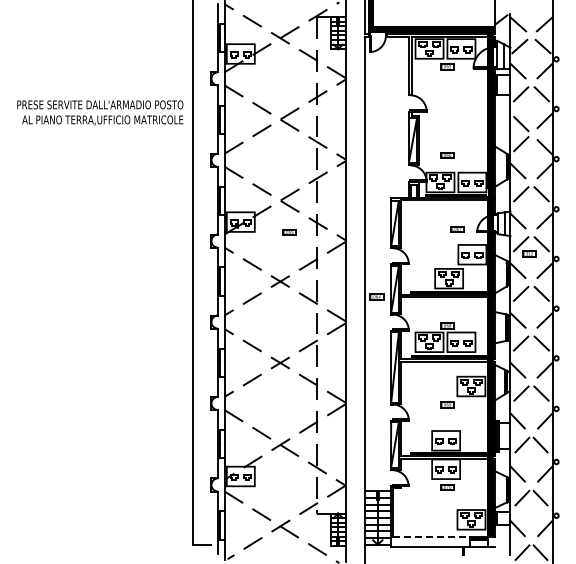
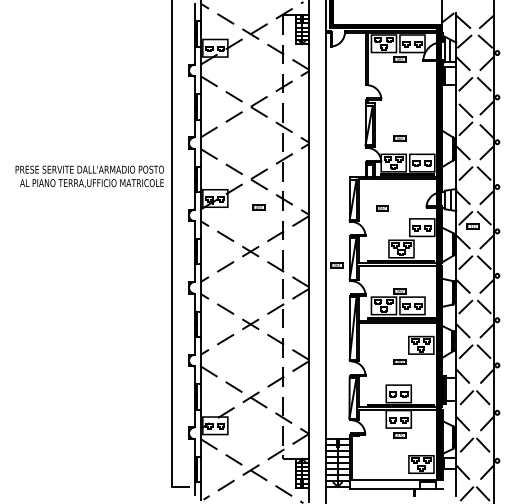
text: (100, 112) -> (89, 176), moved
part: (457, 229) -> (382, 208), moved
line: (432, 537) -> (386, 480), dashed -> solid

